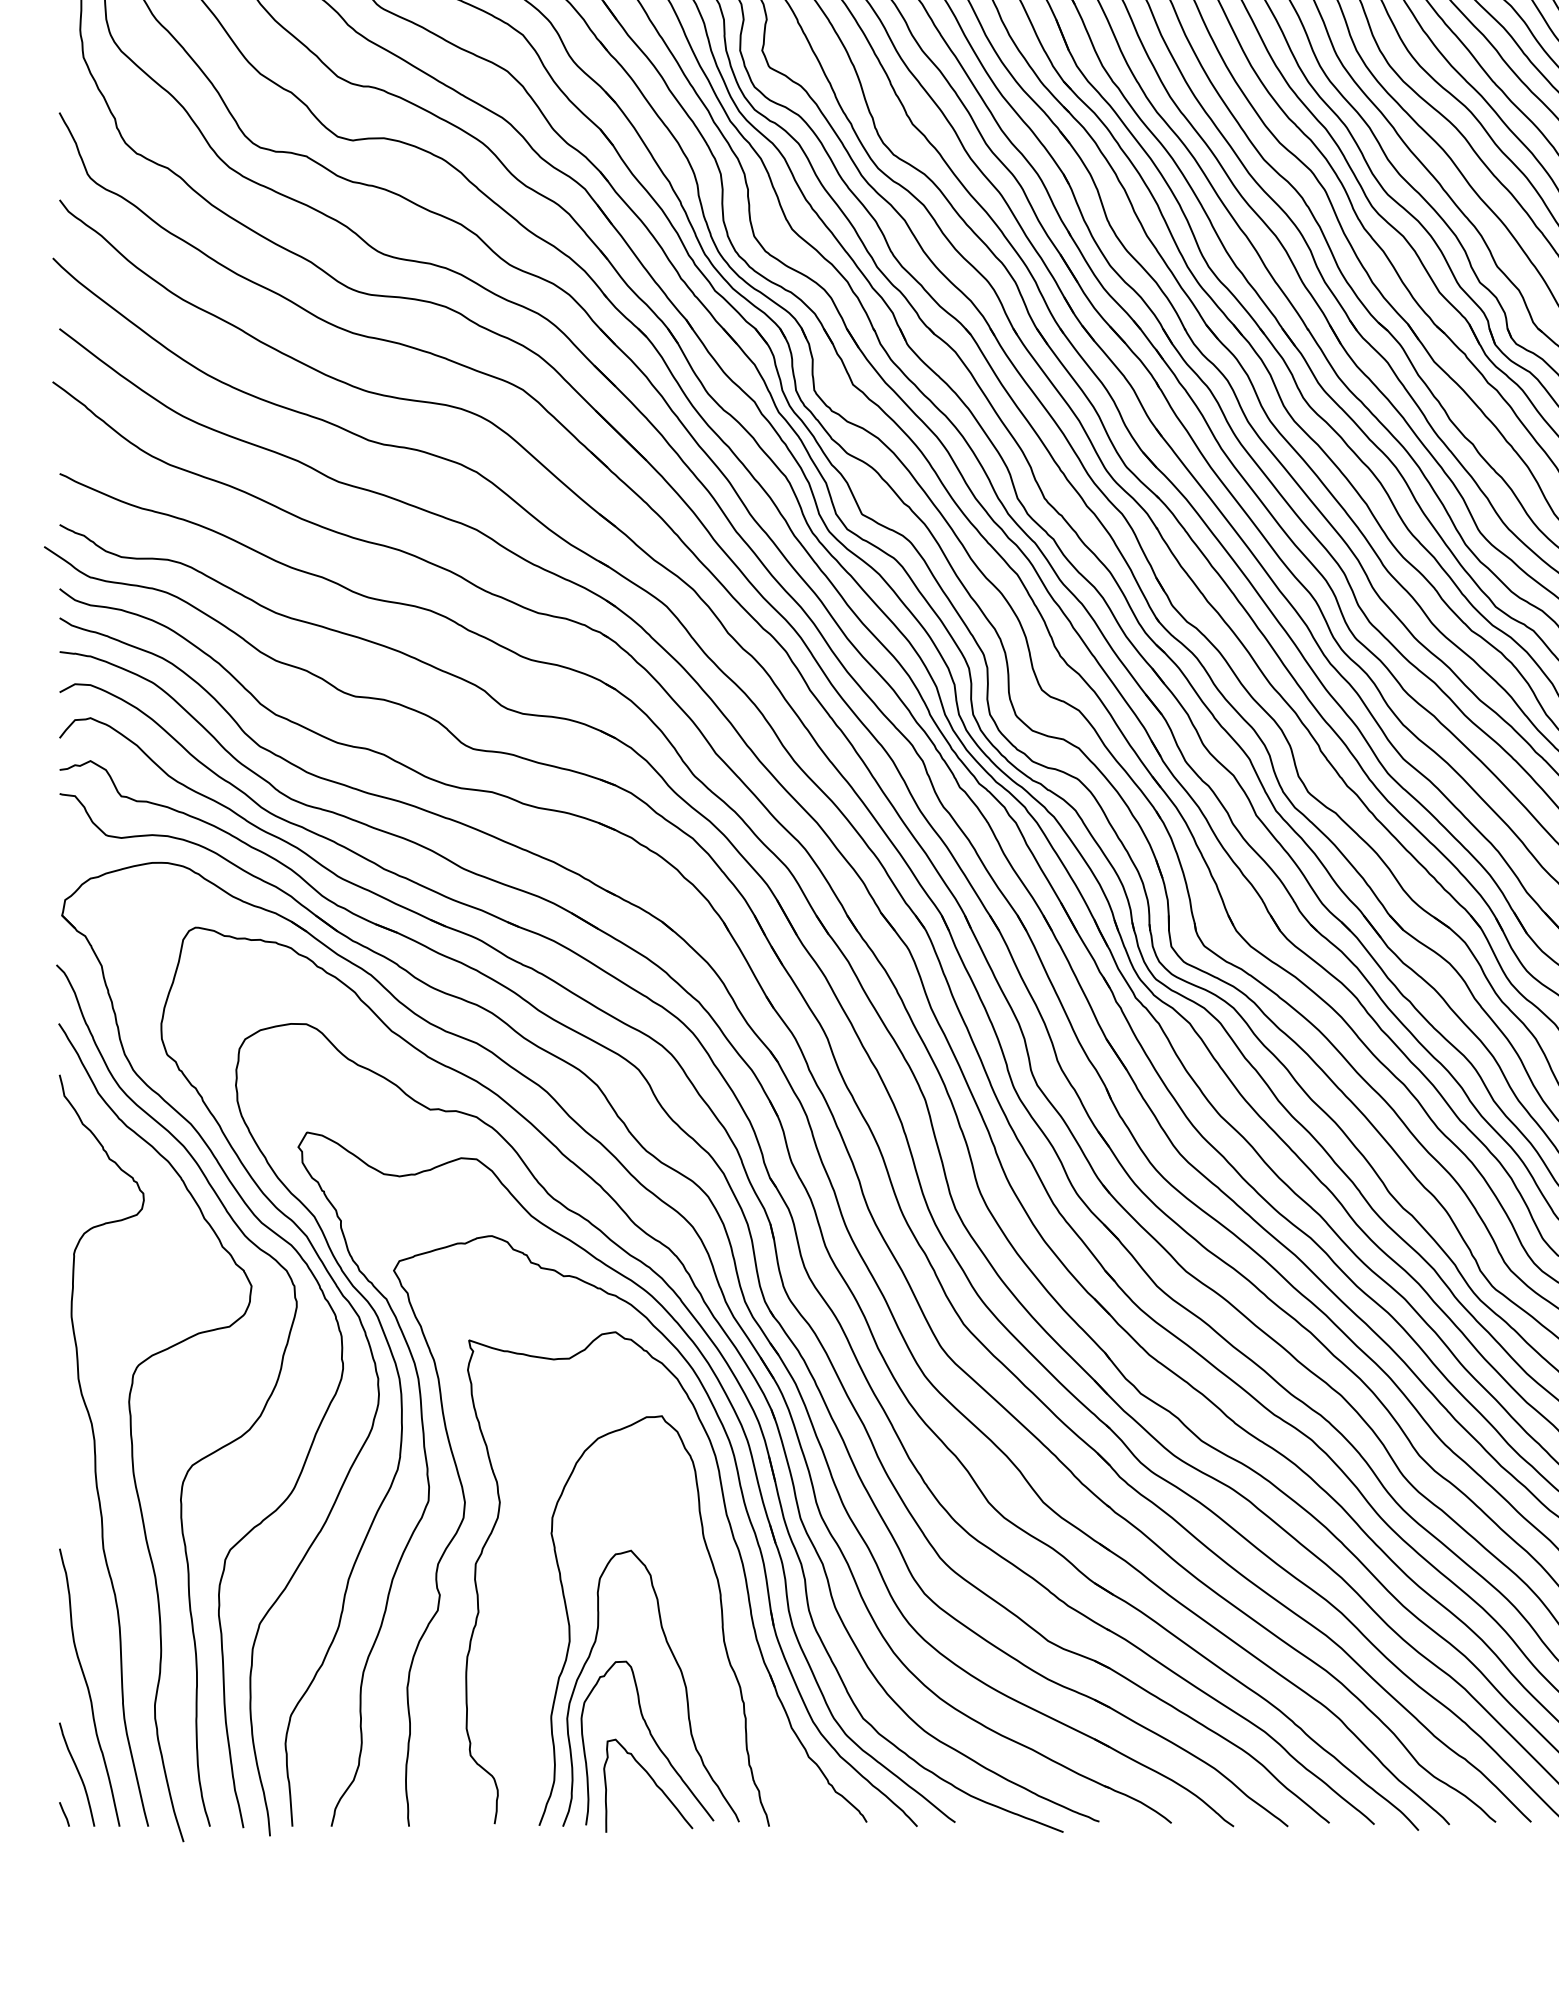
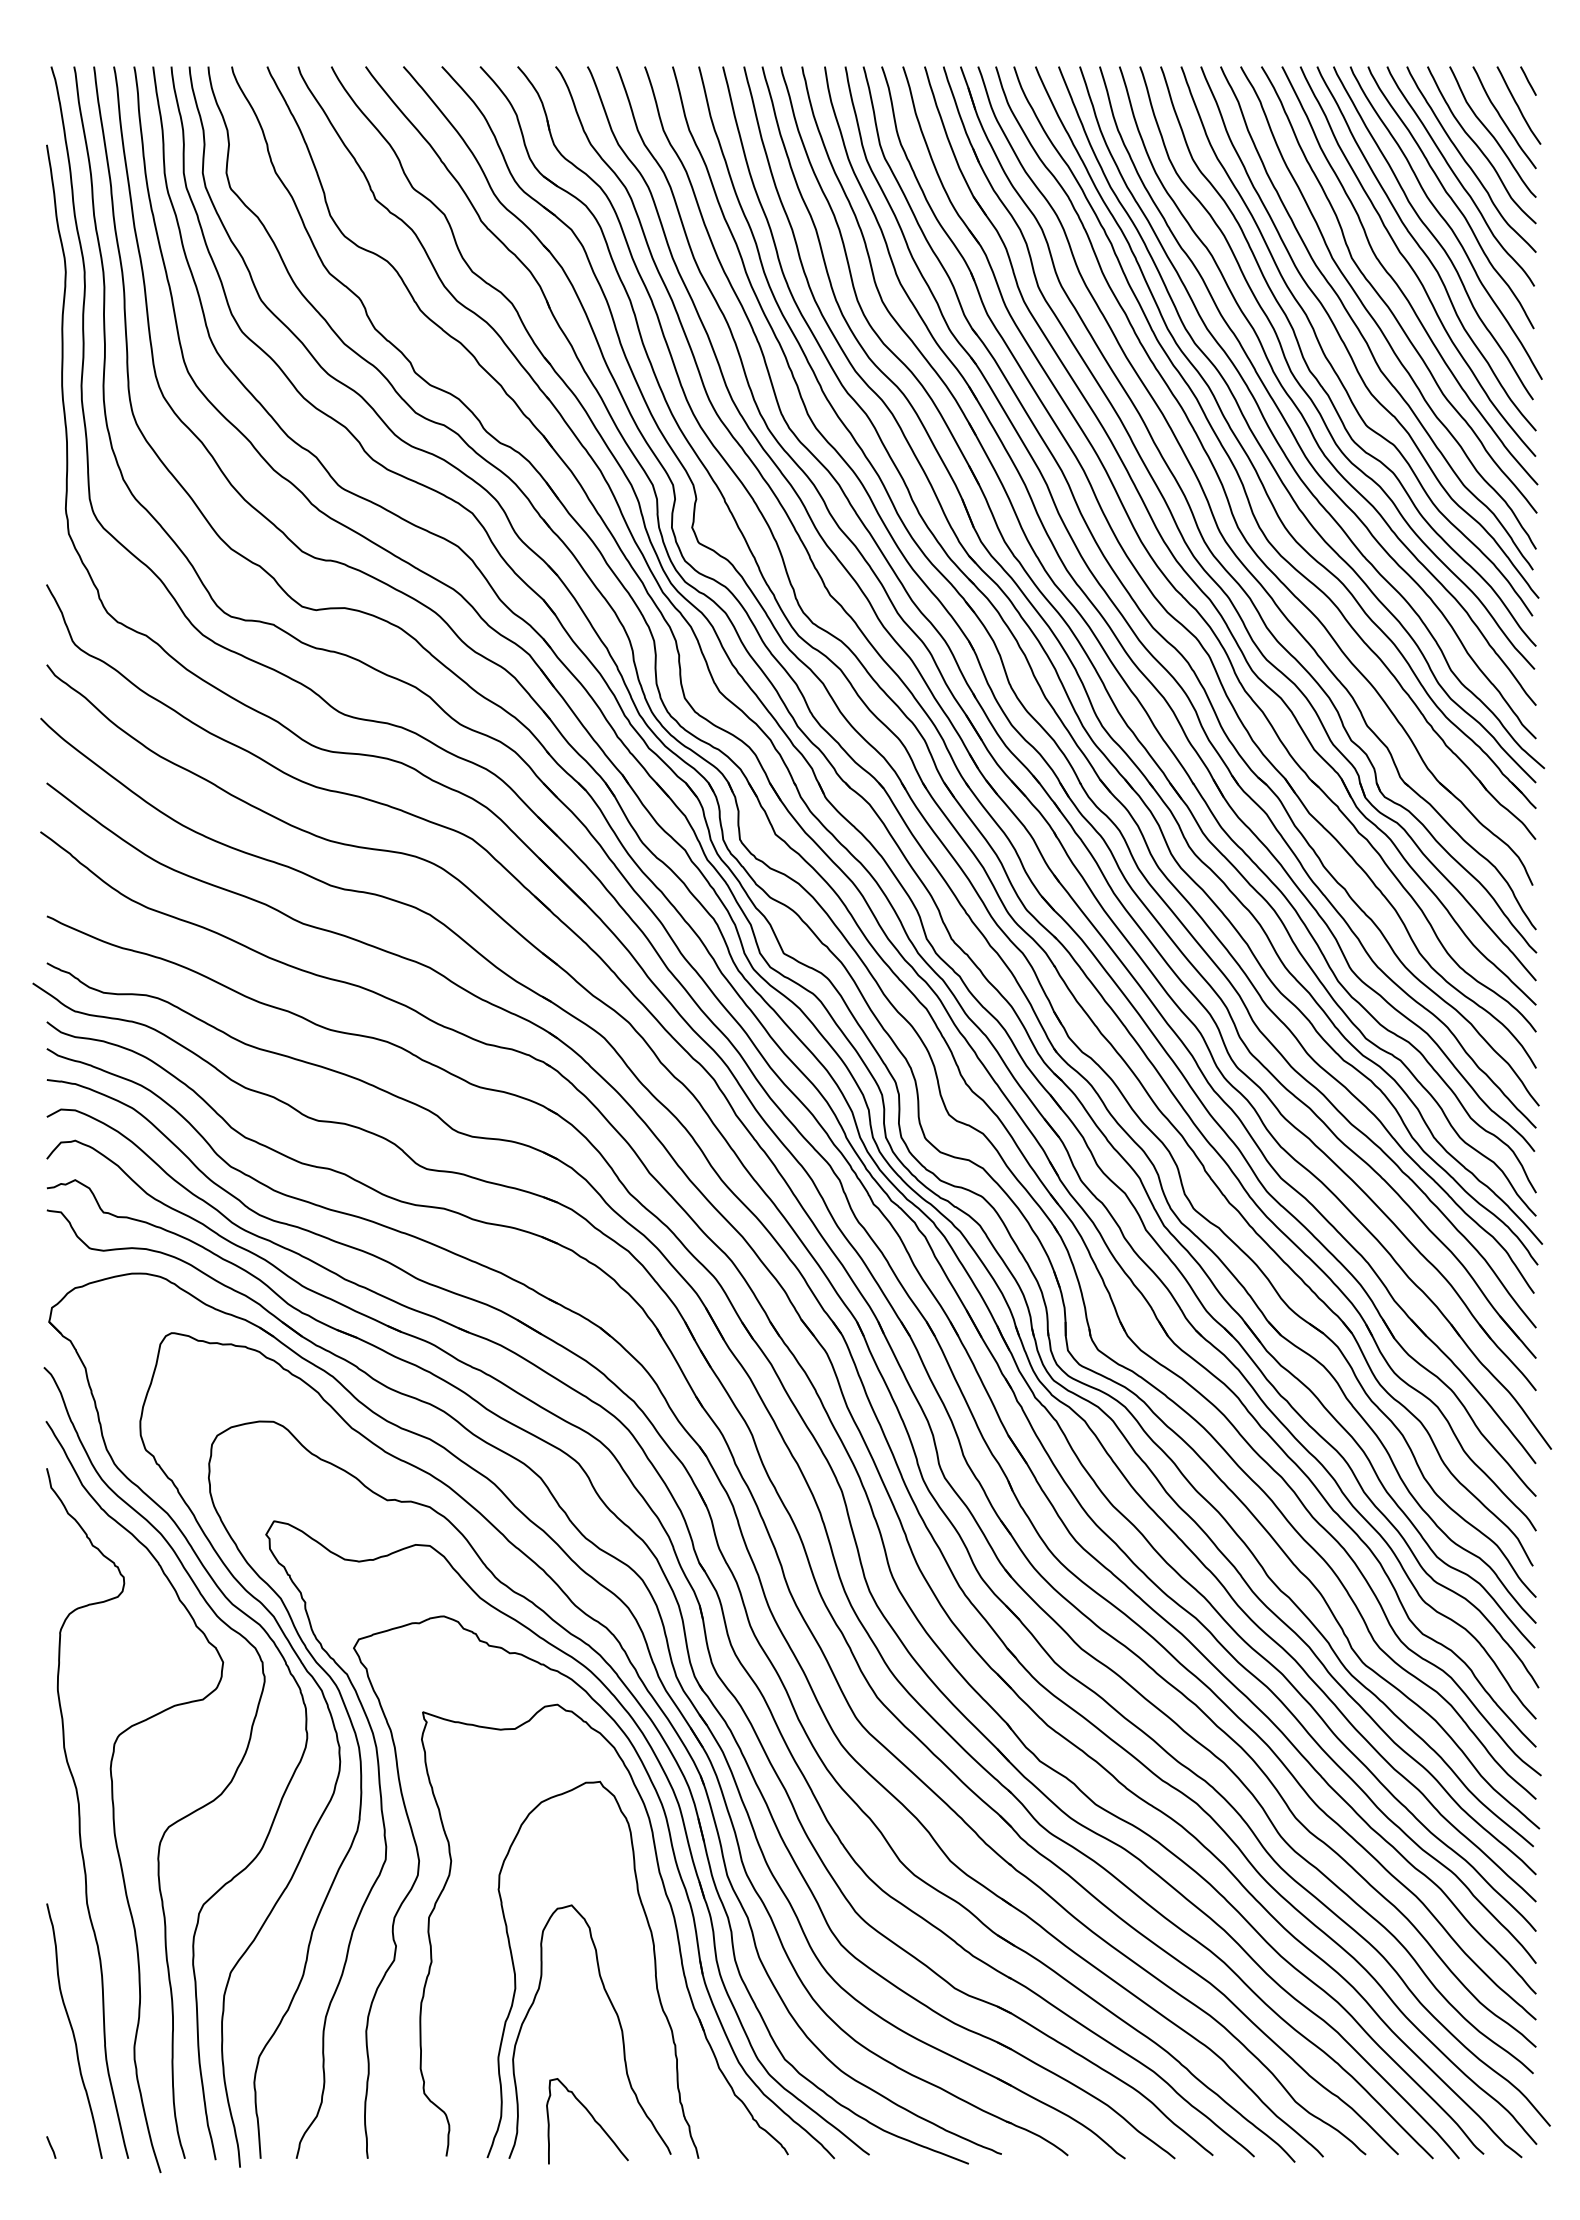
curve: (651, 1738) -> (590, 2077), removed
curve: (77, 1772) -> (63, 2109), removed

